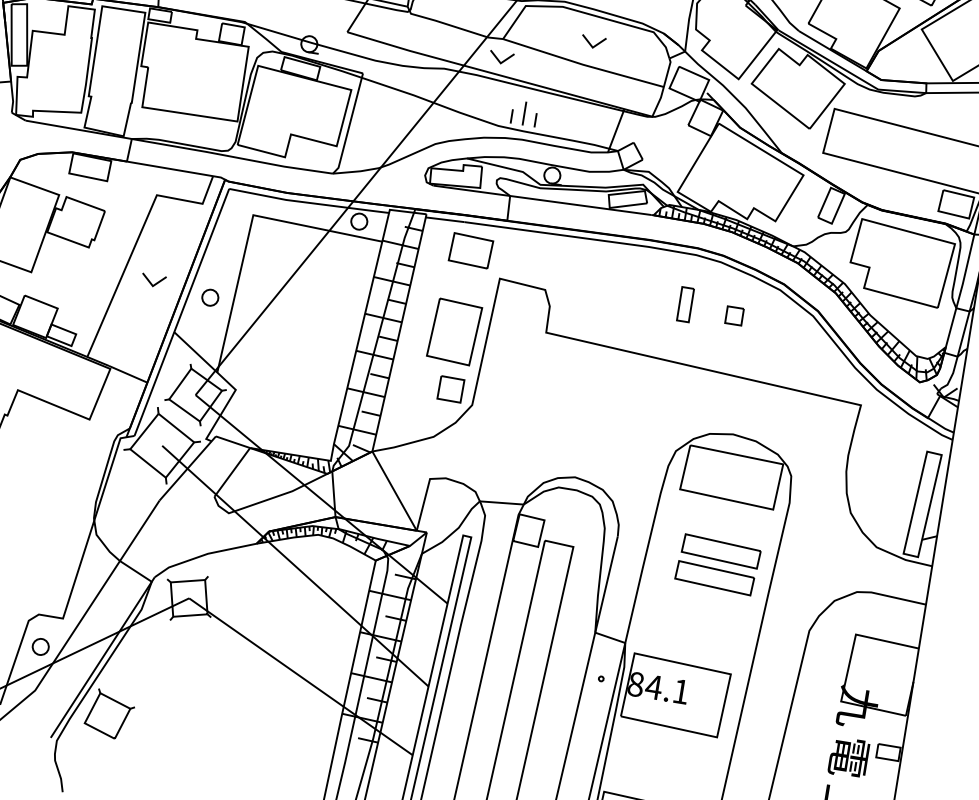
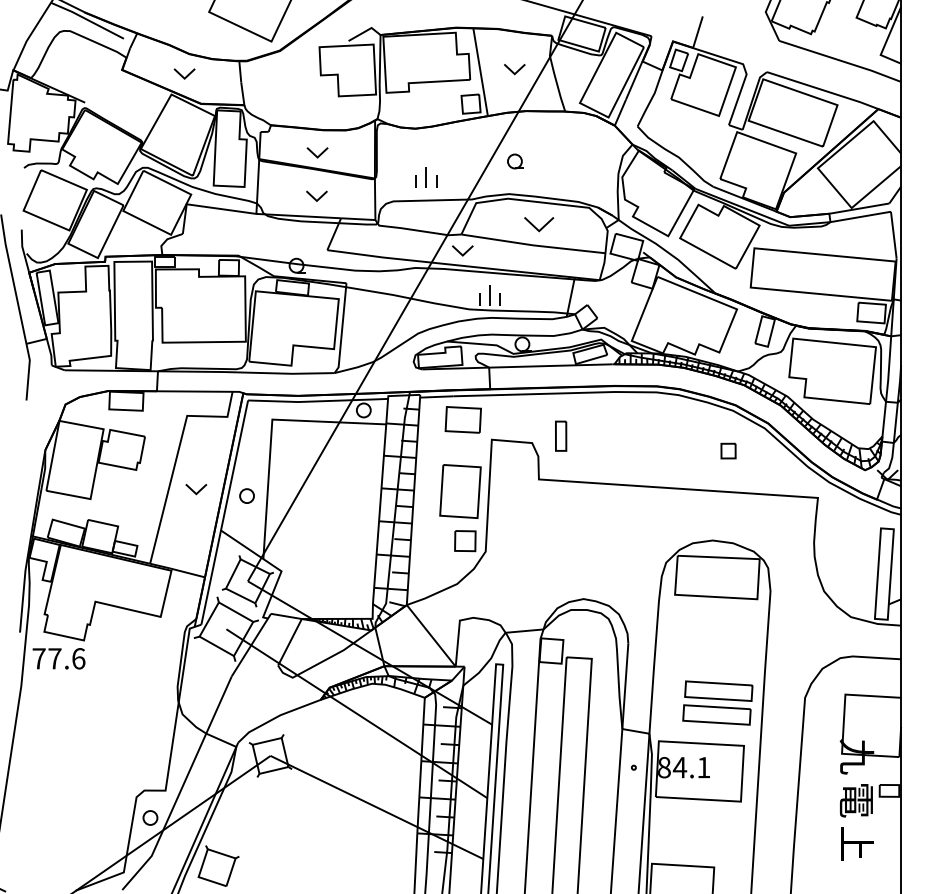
part: (593, 42) -> (539, 224), size x1.4
part: (686, 303) -> (561, 435), moved
part: (734, 315) -> (728, 450), moved
part: (717, 564) -> (717, 702), moved

